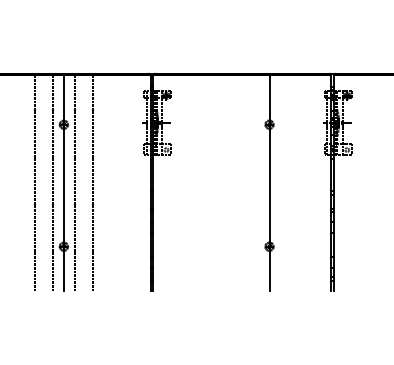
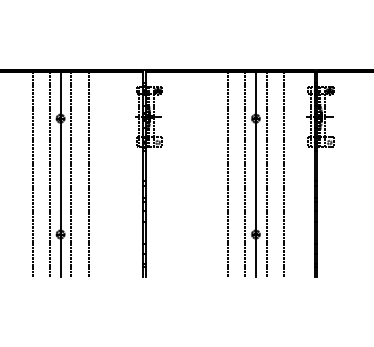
line: (240, 182) -> (228, 173), added
line: (258, 182) -> (245, 173), added
line: (280, 182) -> (266, 173), added
line: (298, 182) -> (283, 173), added

